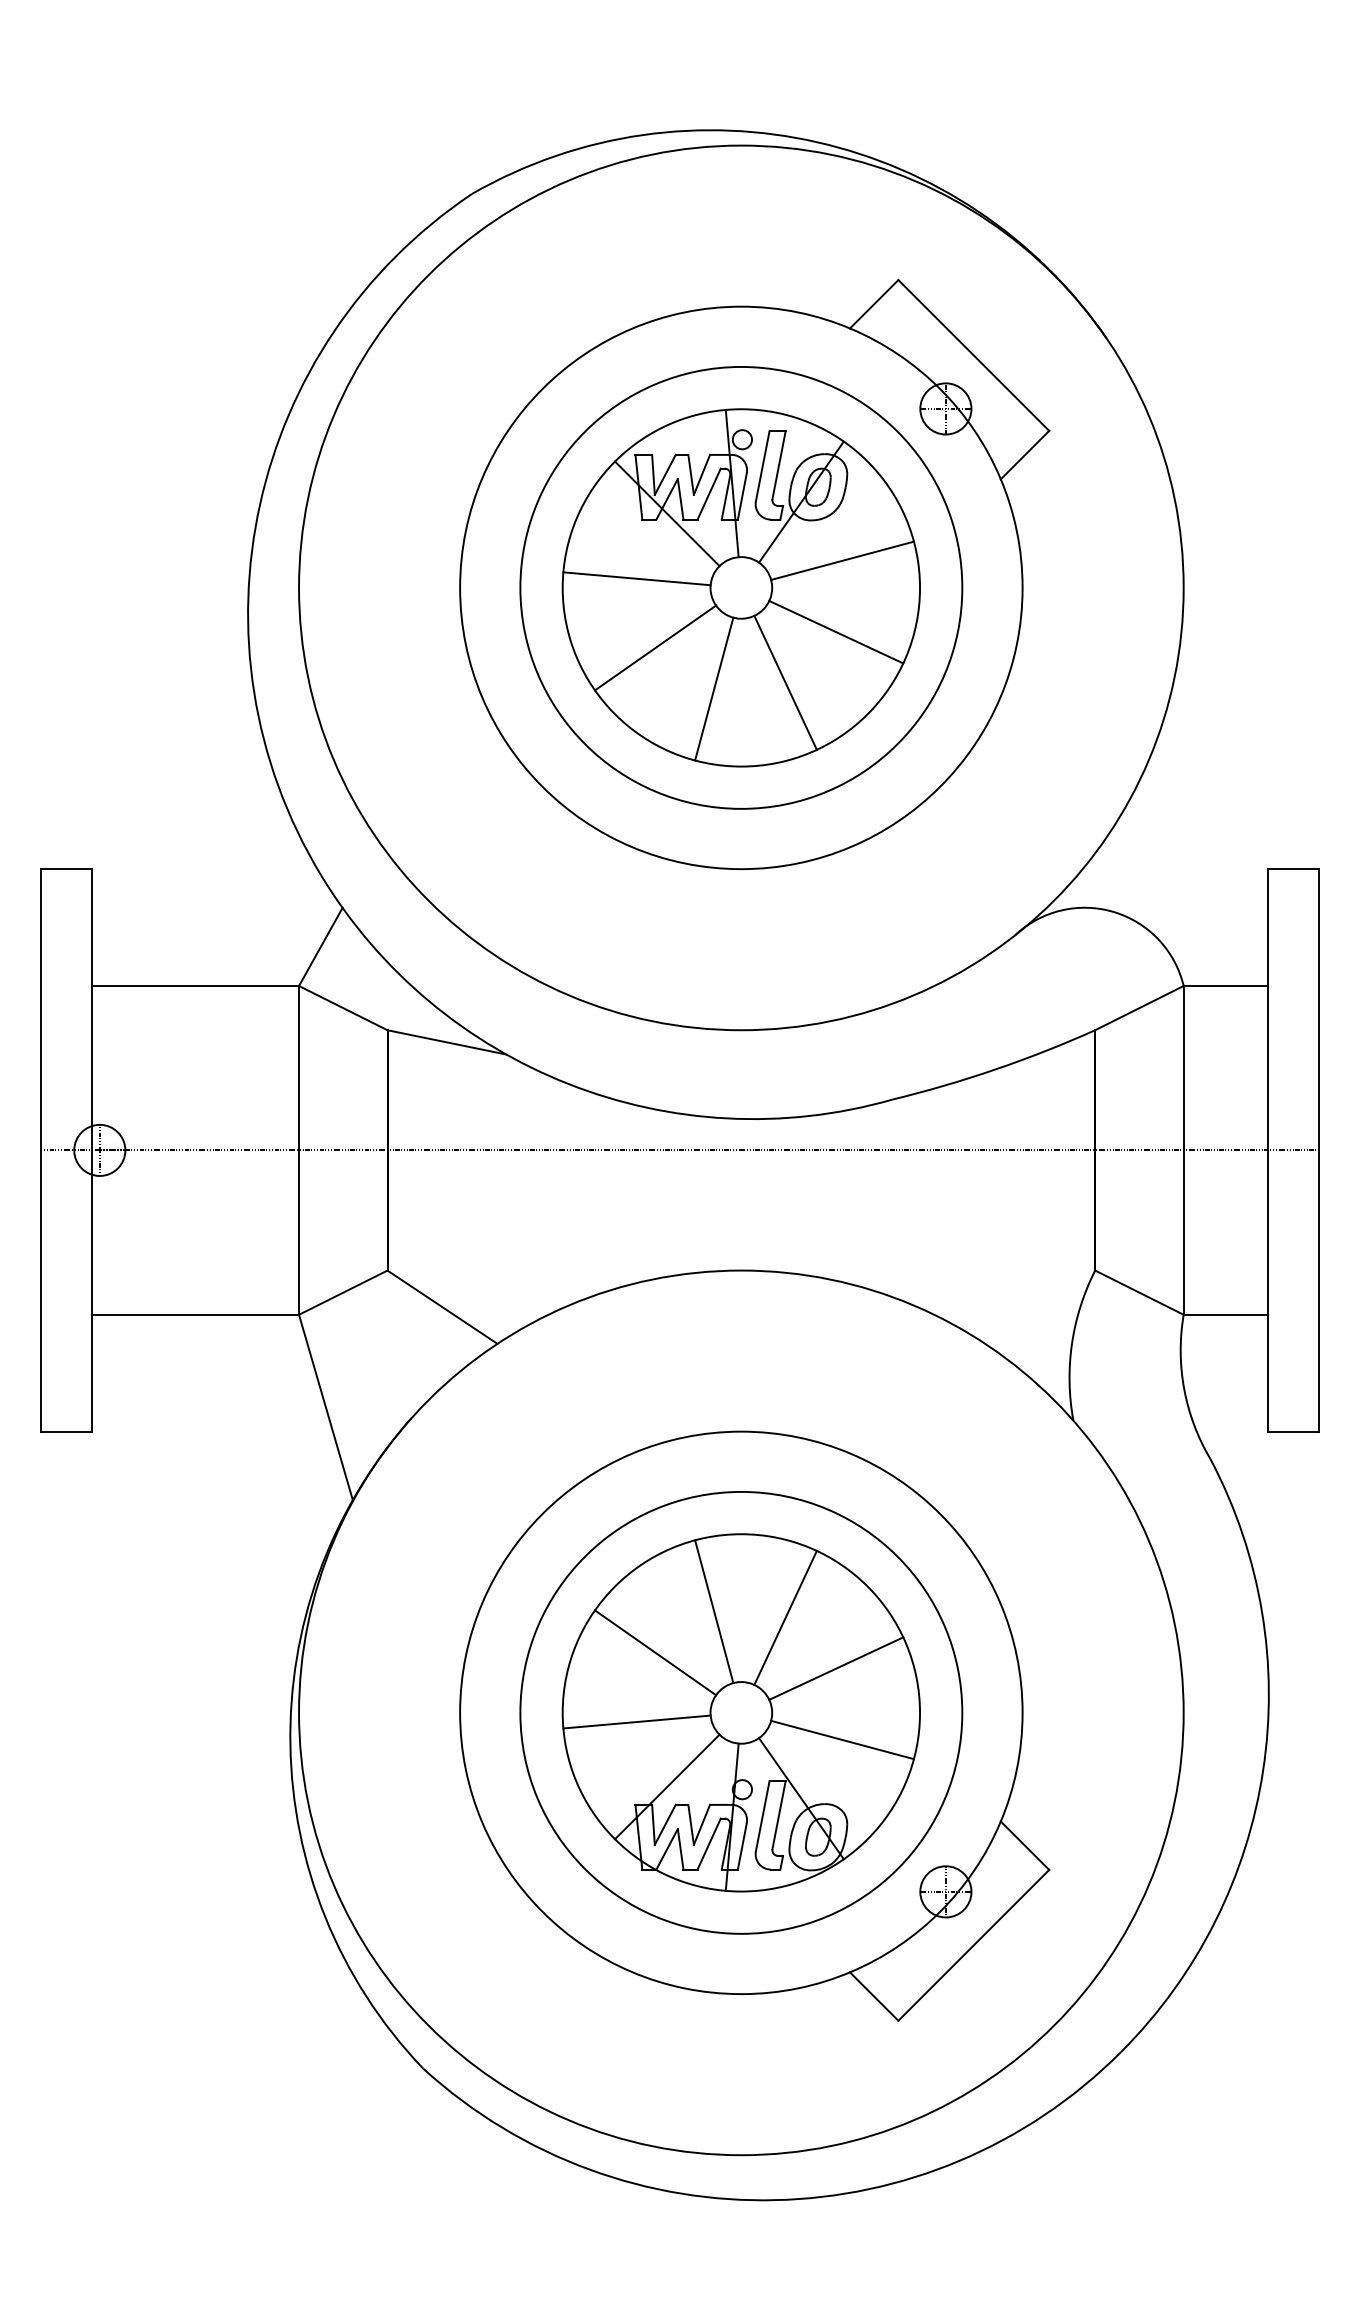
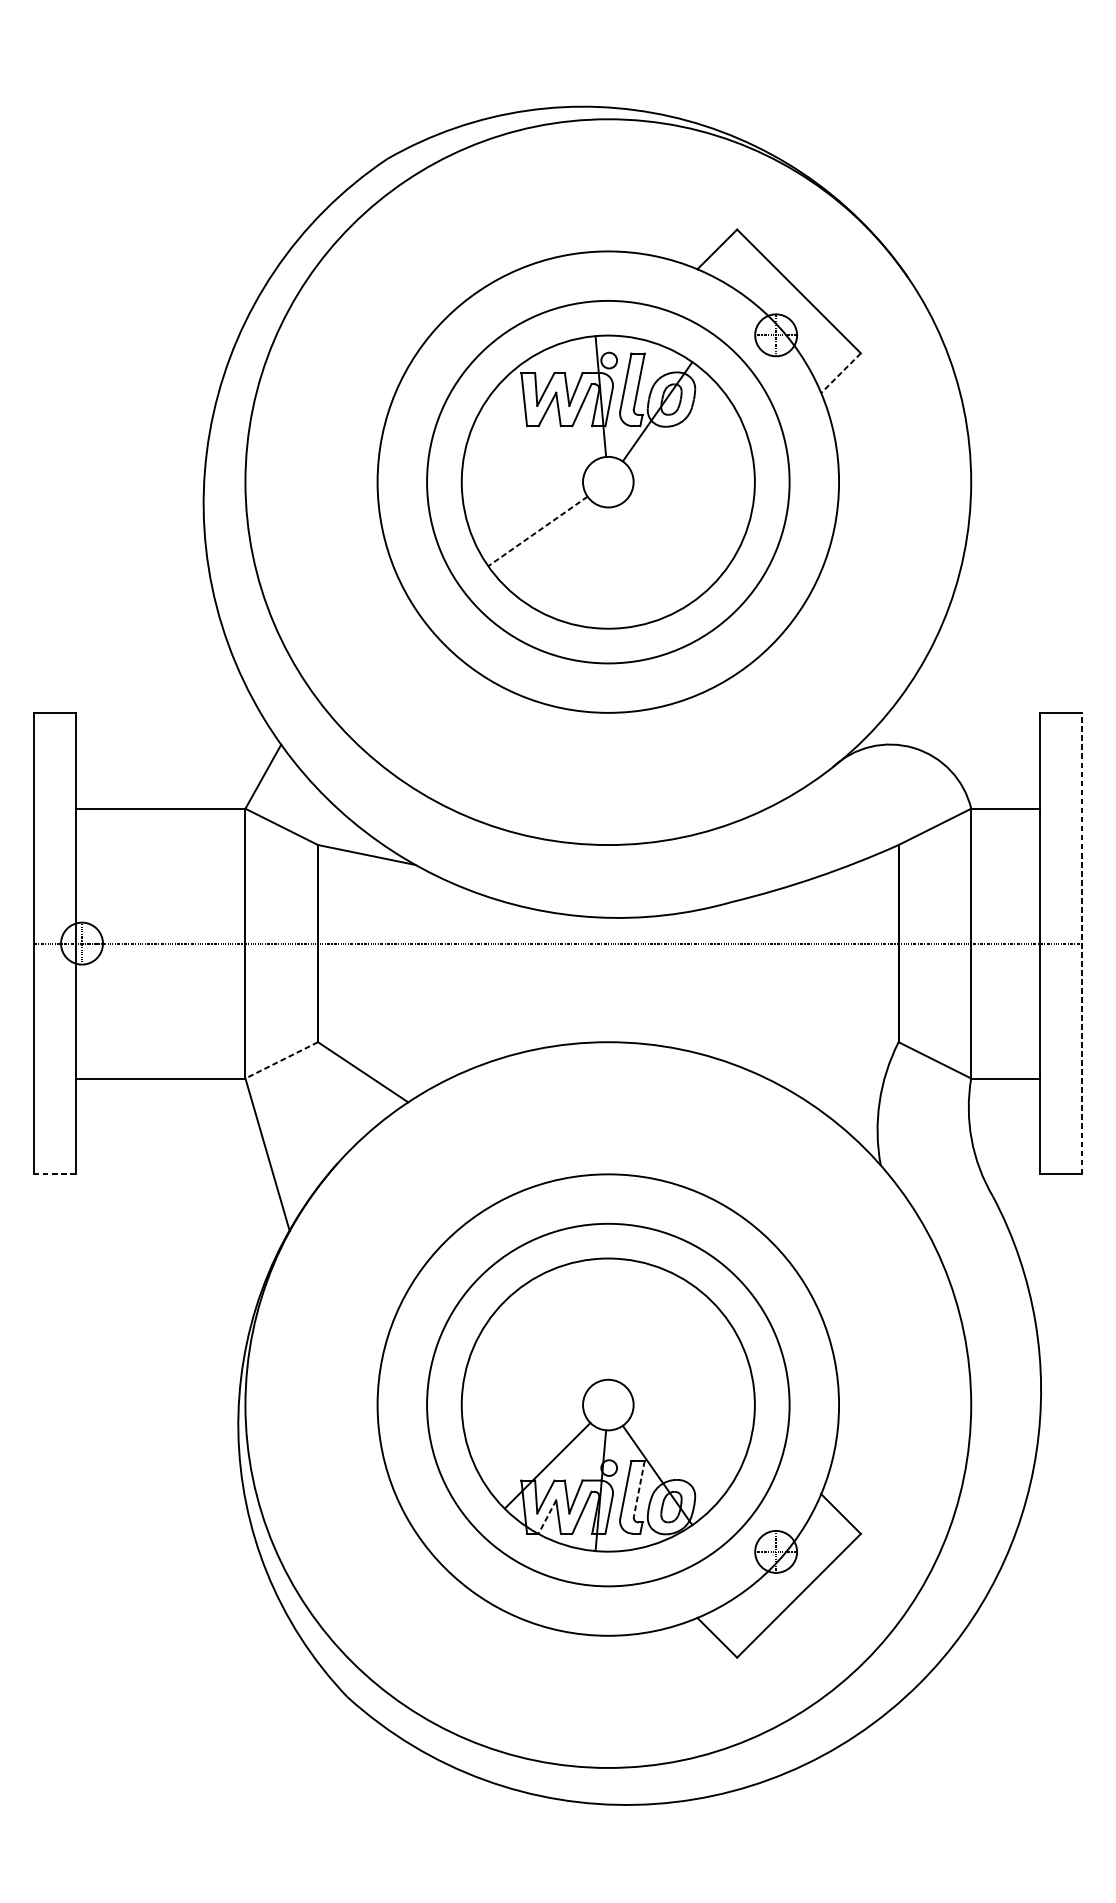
line: (1024, 455) -> (840, 373), solid -> dashed
line: (667, 513) -> (547, 421), removed
line: (842, 560) -> (691, 459), removed
line: (636, 578) -> (522, 474), removed
line: (836, 631) -> (686, 517), removed
line: (655, 648) -> (537, 531), solid -> dashed
line: (785, 682) -> (644, 559), removed
line: (714, 688) -> (586, 564), removed
line: (1319, 1149) -> (1082, 942), solid -> dashed
line: (342, 1292) -> (281, 1060), solid -> dashed
line: (66, 1431) -> (54, 1174), solid -> dashed
line: (714, 1611) -> (586, 1321), removed
line: (785, 1617) -> (644, 1326), removed
line: (655, 1652) -> (537, 1355), removed
line: (836, 1668) -> (686, 1368), removed
line: (636, 1721) -> (522, 1412), removed
line: (842, 1739) -> (691, 1426), removed
line: (779, 1815) -> (639, 1489), solid -> dashed
line: (667, 1849) -> (547, 1517), solid -> dashed

